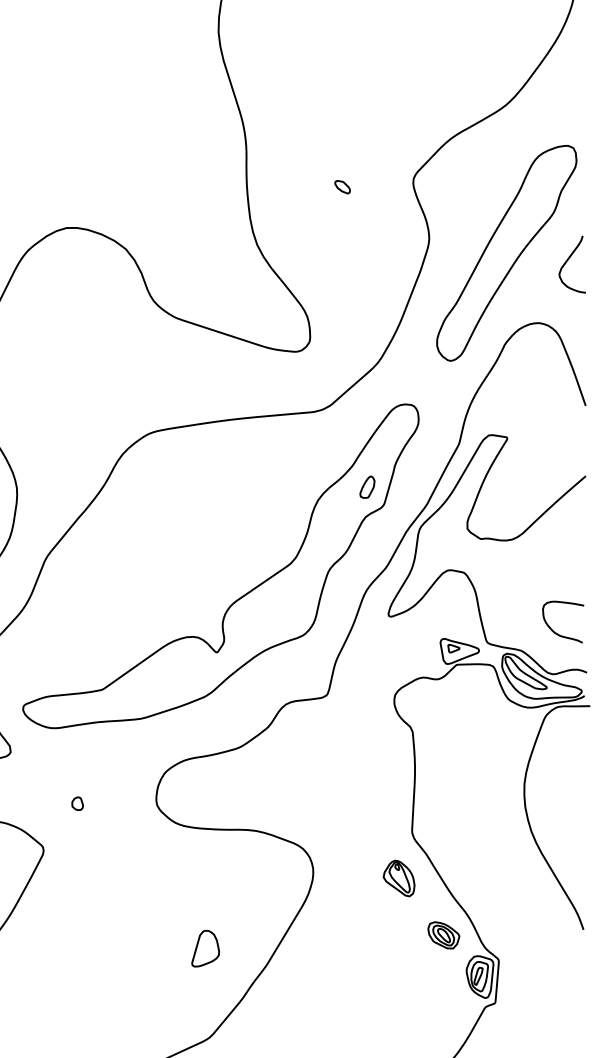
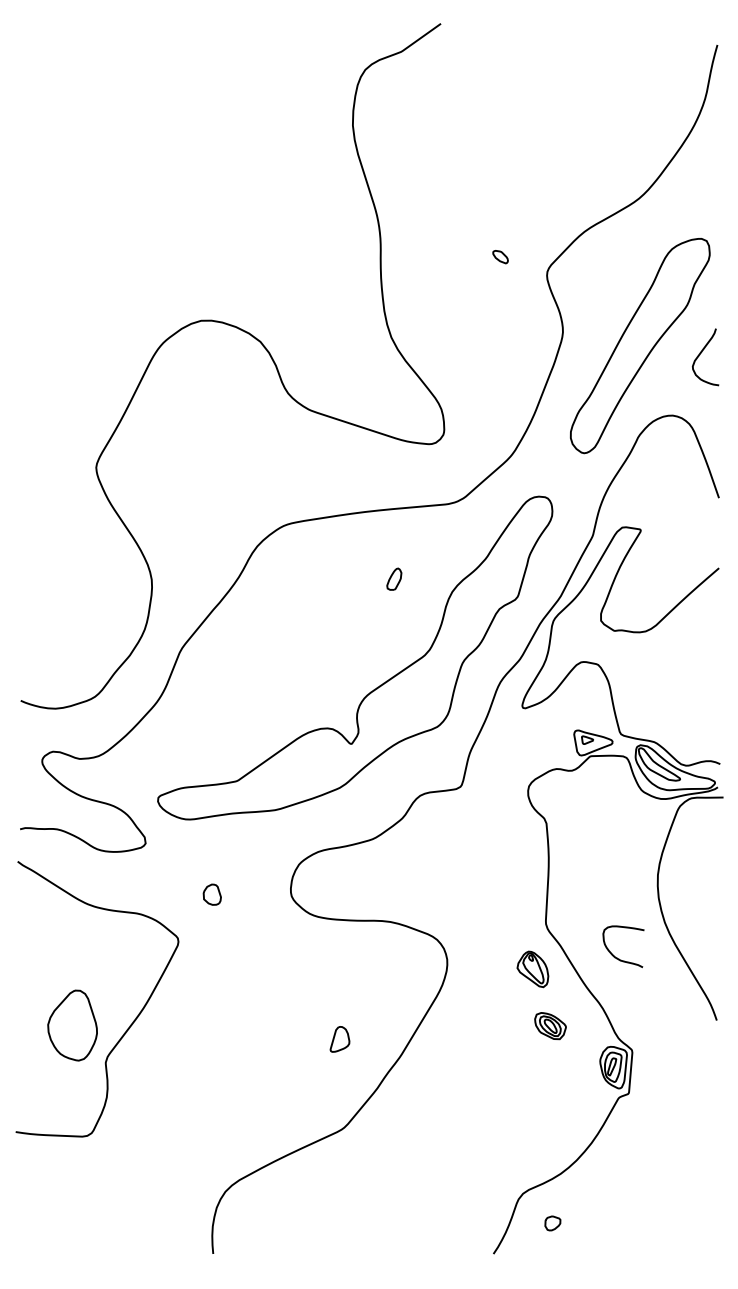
part: (342, 187) -> (500, 257), moved
part: (367, 486) -> (394, 578), moved
curve: (557, 632) -> (617, 957), moved
part: (77, 803) -> (212, 894), size x1.6
part: (443, 935) -> (550, 1026), moved
part: (205, 948) -> (339, 1039), size x0.7

